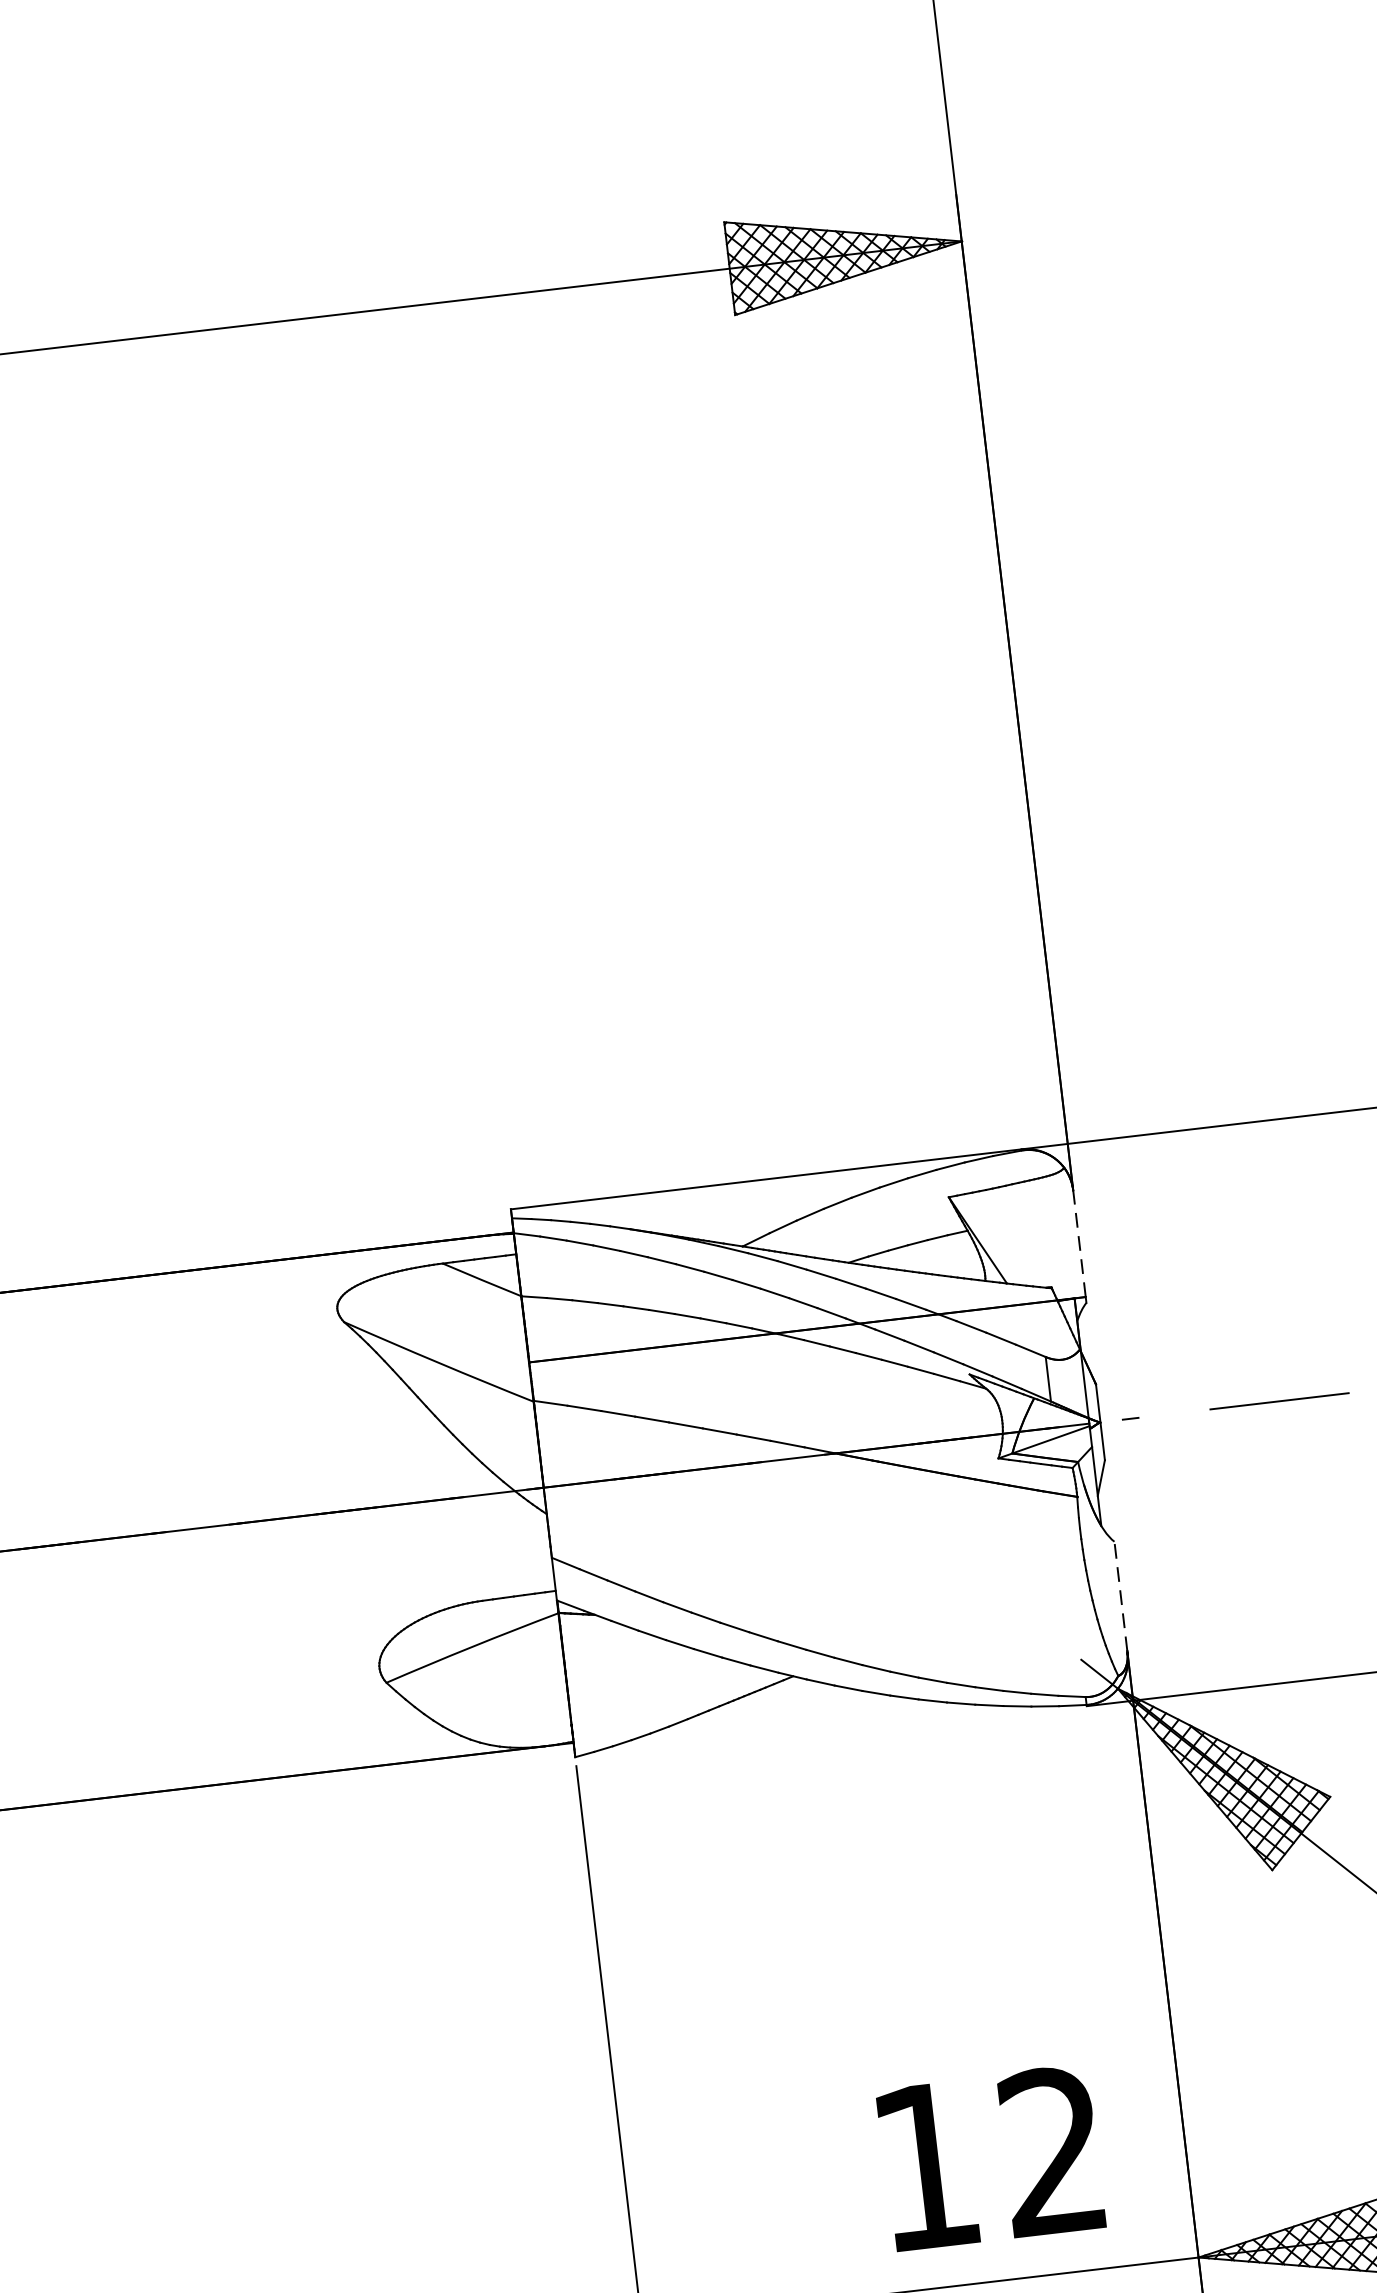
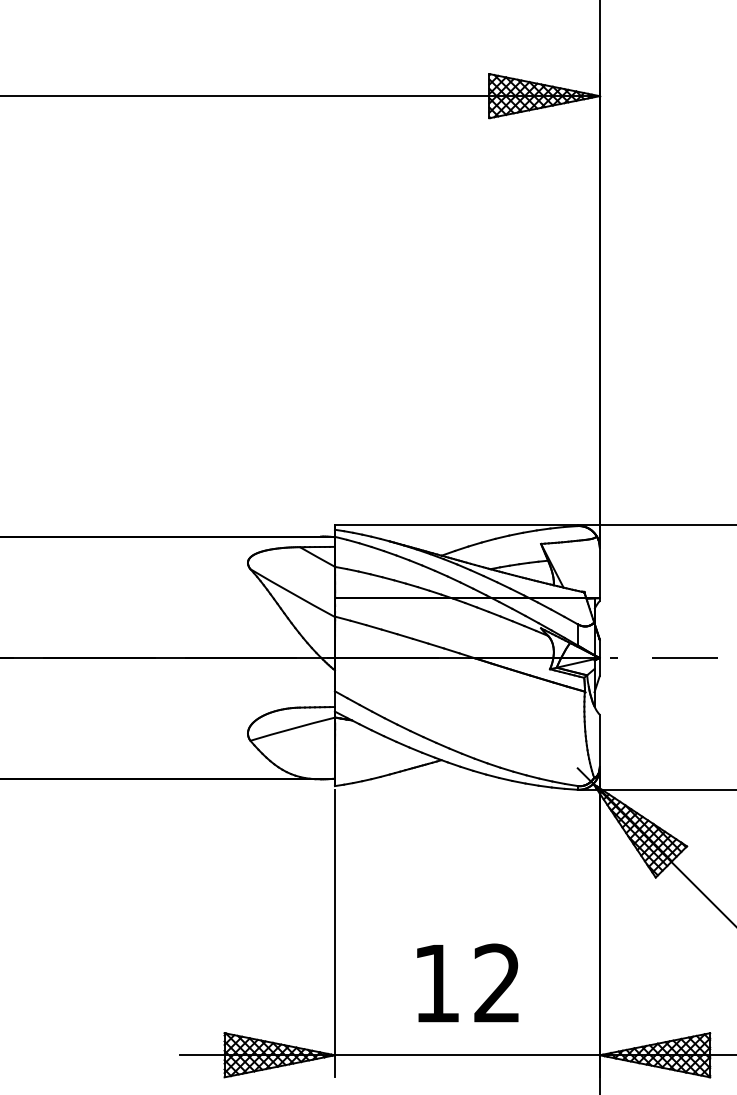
line: (1078, 1242) -> (599, 572), dashed -> solid
line: (1120, 1595) -> (599, 740), dashed -> solid
text: (989, 2156) -> (467, 982), moved

